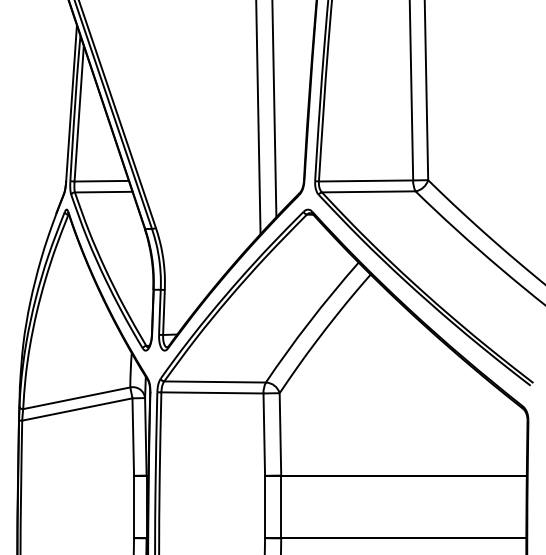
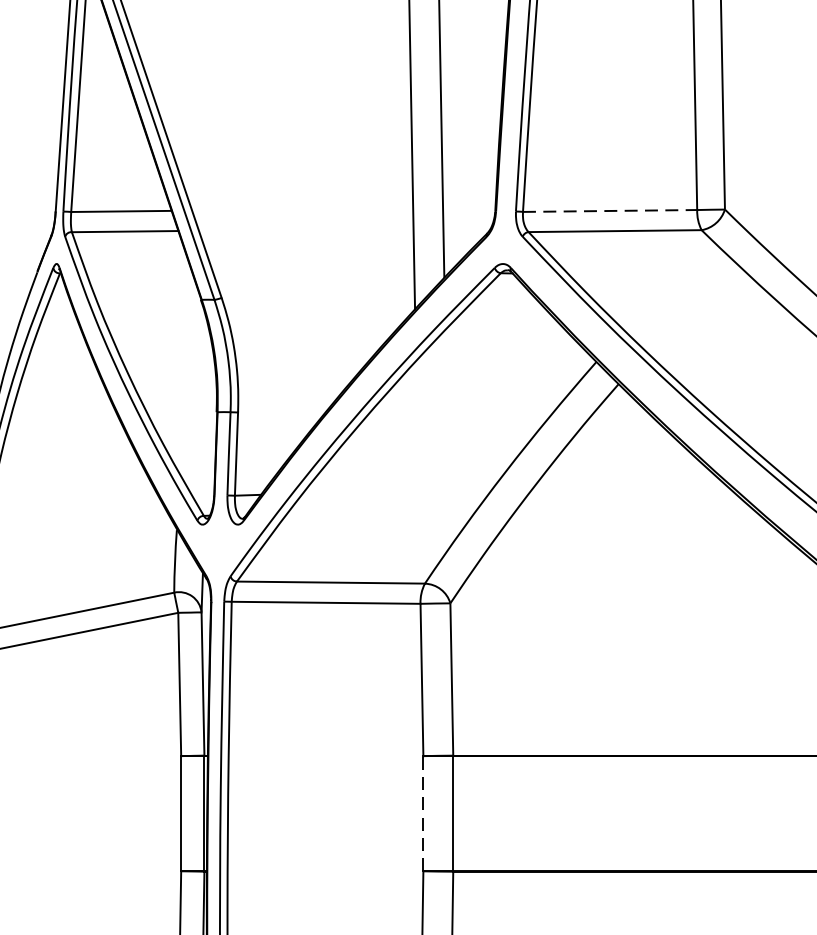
line: (366, 180) -> (610, 210), solid -> dashed
line: (265, 506) -> (424, 812), solid -> dashed

